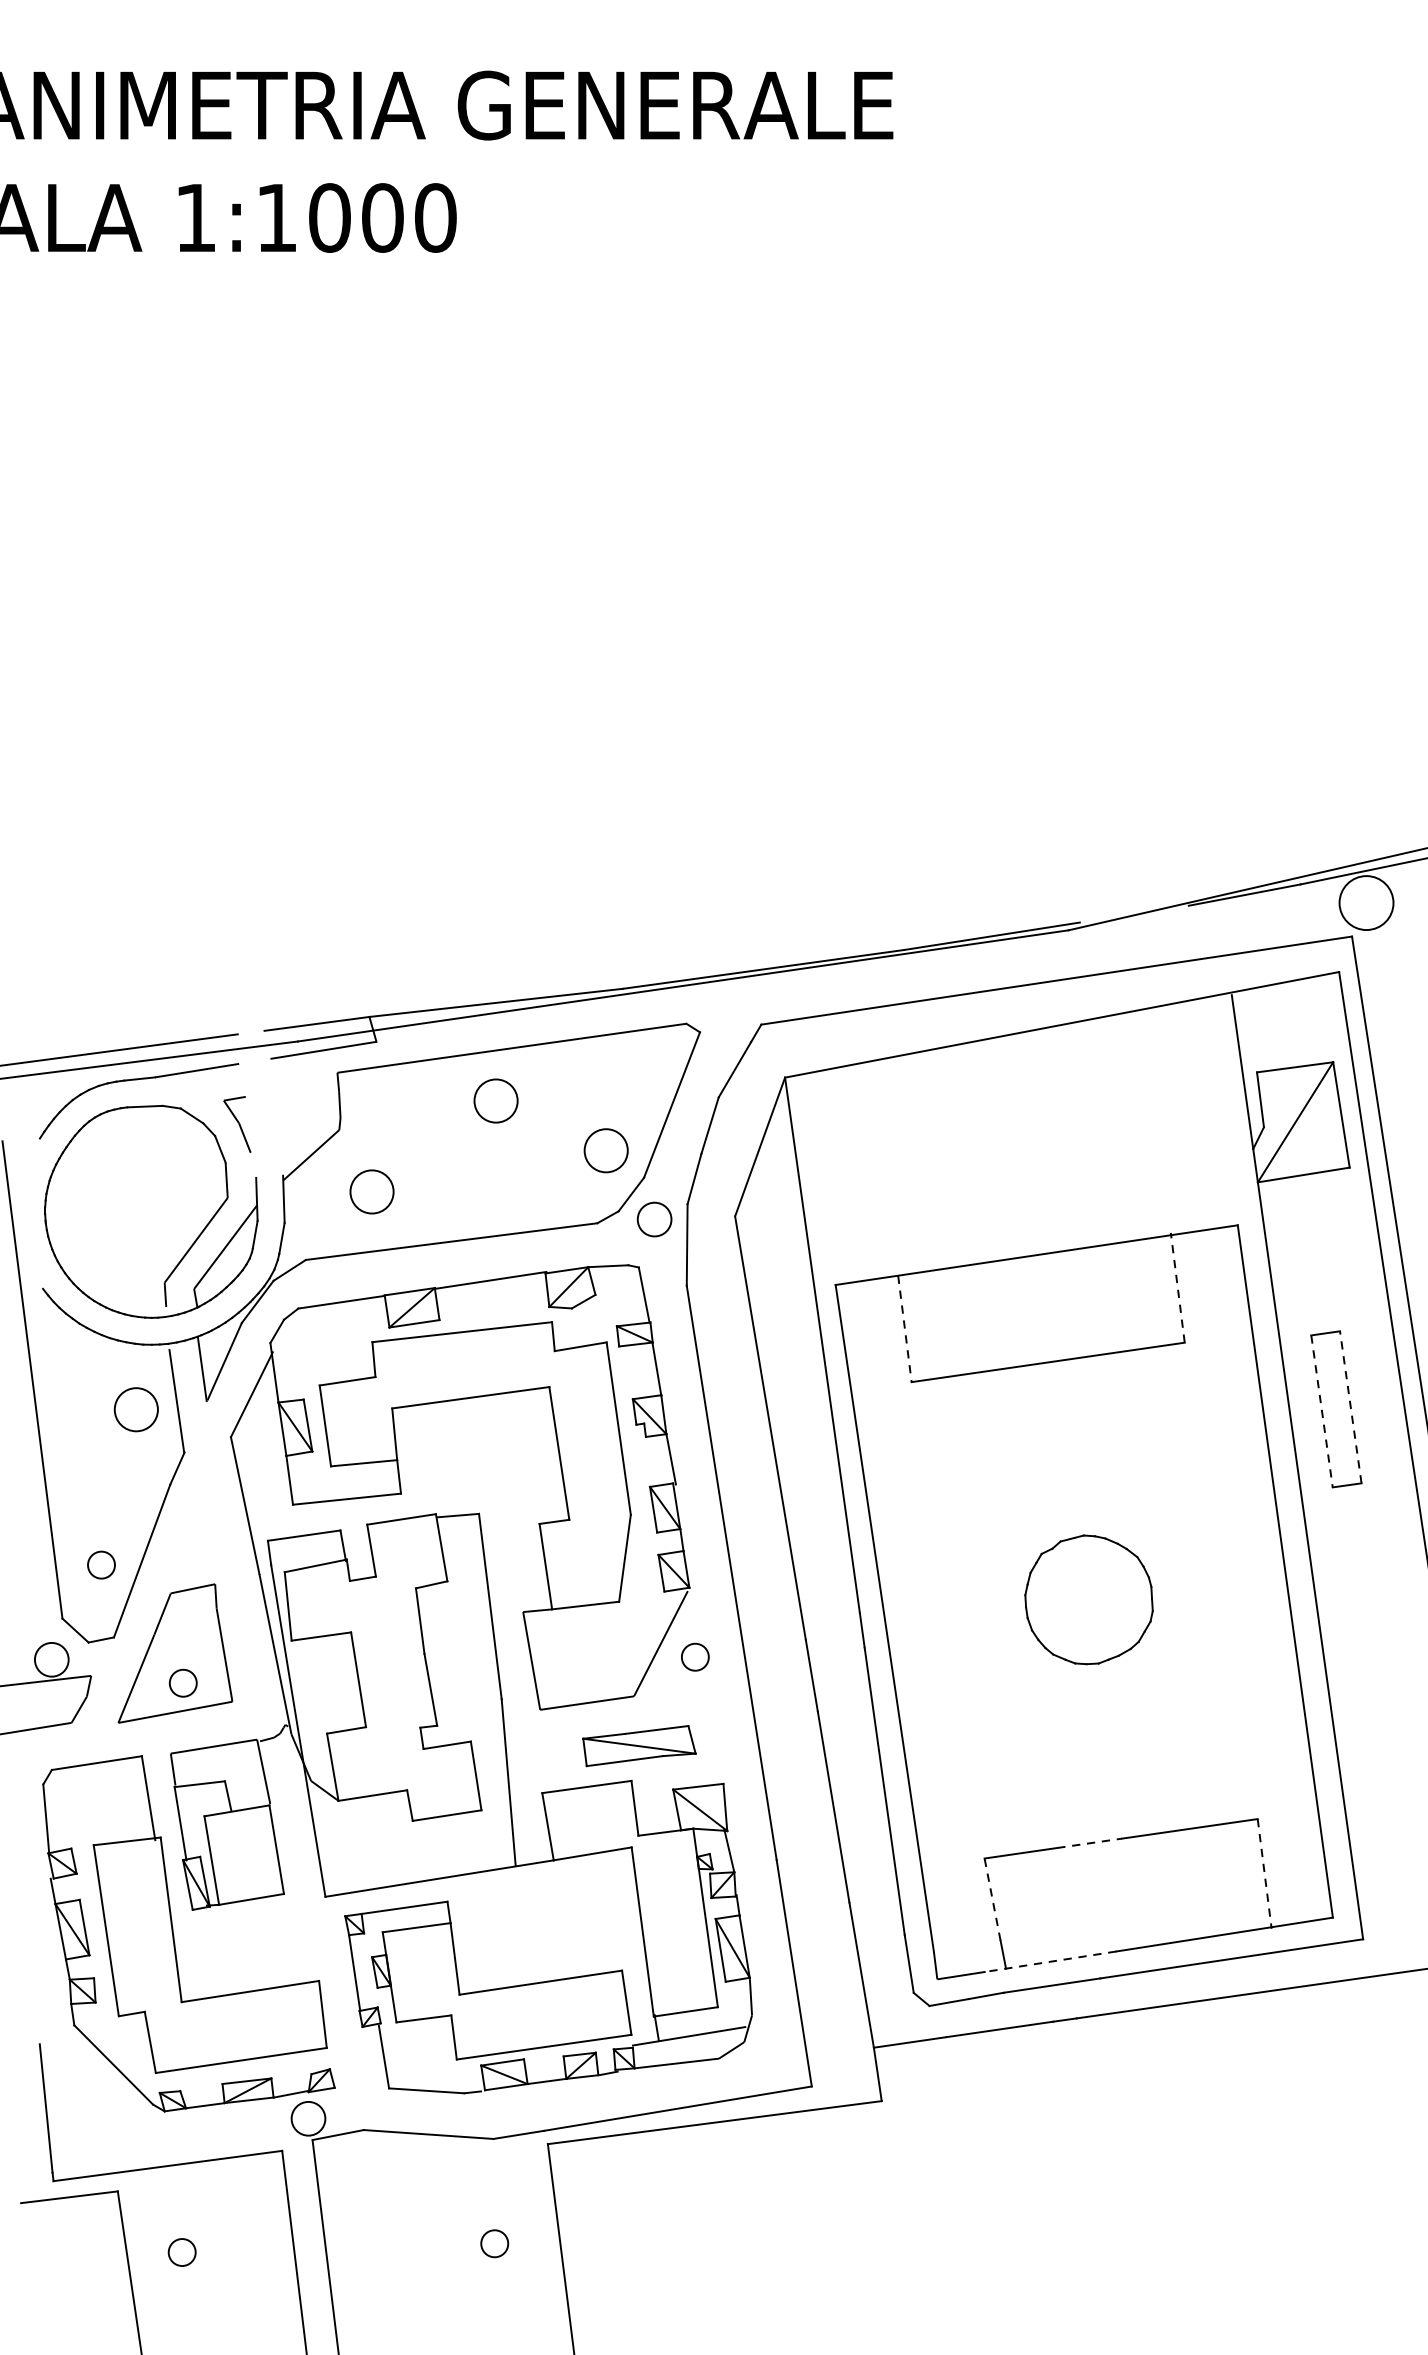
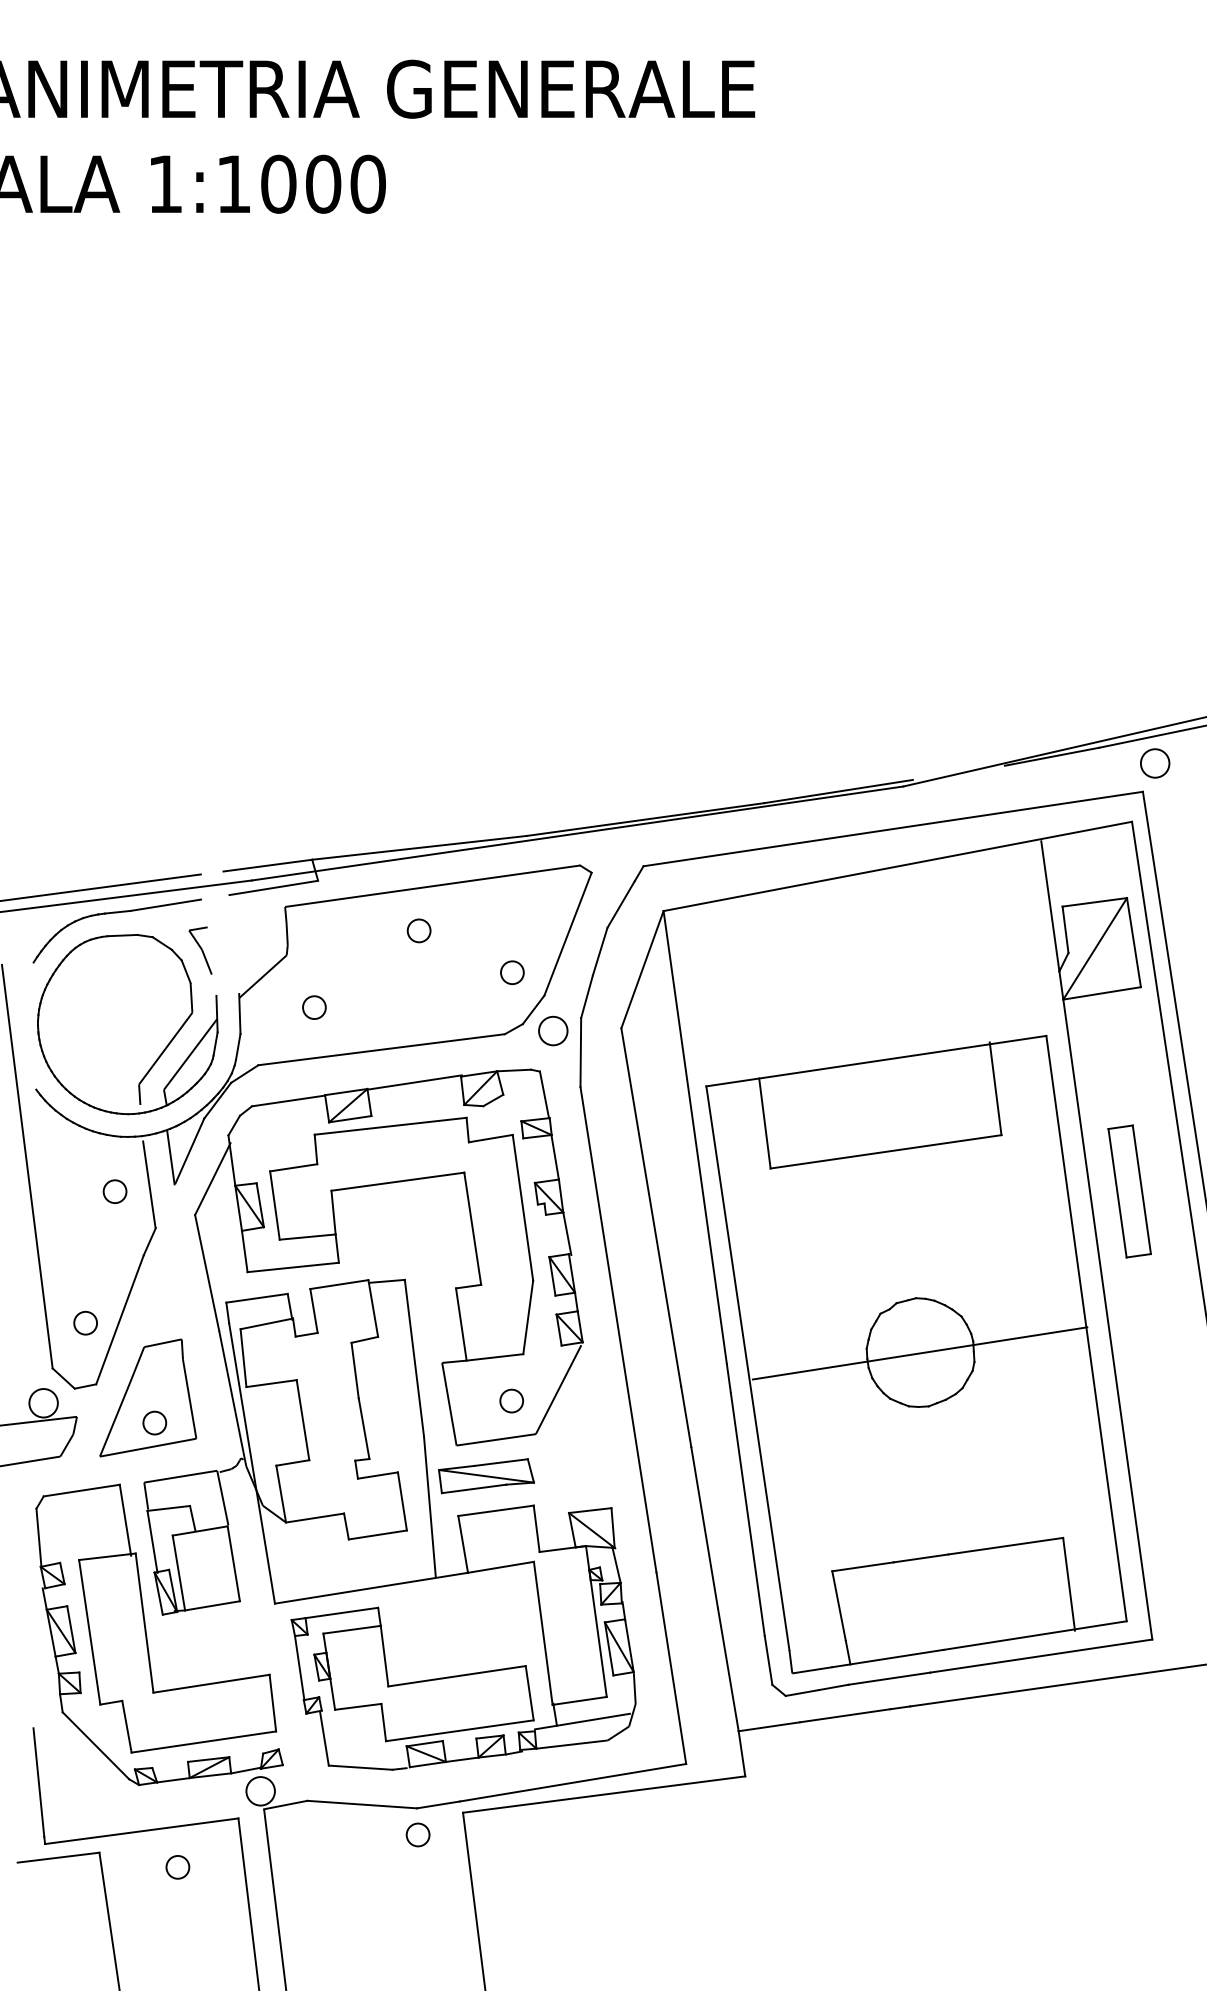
circle: (1365, 903) -> (1154, 763), size x0.62
circle: (495, 1100) -> (418, 930), size x0.62
circle: (606, 1150) -> (512, 972), size x0.62
circle: (372, 1191) -> (314, 1007), size x0.62
line: (1177, 1287) -> (995, 1088), dashed -> solid
line: (904, 1330) -> (764, 1124), dashed -> solid
line: (1350, 1406) -> (1141, 1189), dashed -> solid
circle: (135, 1409) -> (114, 1191), size x0.62
line: (1321, 1411) -> (1117, 1193), dashed -> solid
line: (1087, 1600) -> (919, 1353), added
circle: (695, 1656) -> (511, 1400), moved
part: (639, 1746) -> (486, 1476), moved
line: (1090, 1843) -> (921, 1558), dashed -> solid
line: (1265, 1874) -> (1069, 1584), dashed -> solid
line: (991, 1899) -> (838, 1605), dashed -> solid
line: (1049, 1961) -> (887, 1658), dashed -> solid
circle: (493, 2243) -> (417, 1834), moved
circle: (181, 2252) -> (177, 1867), moved

